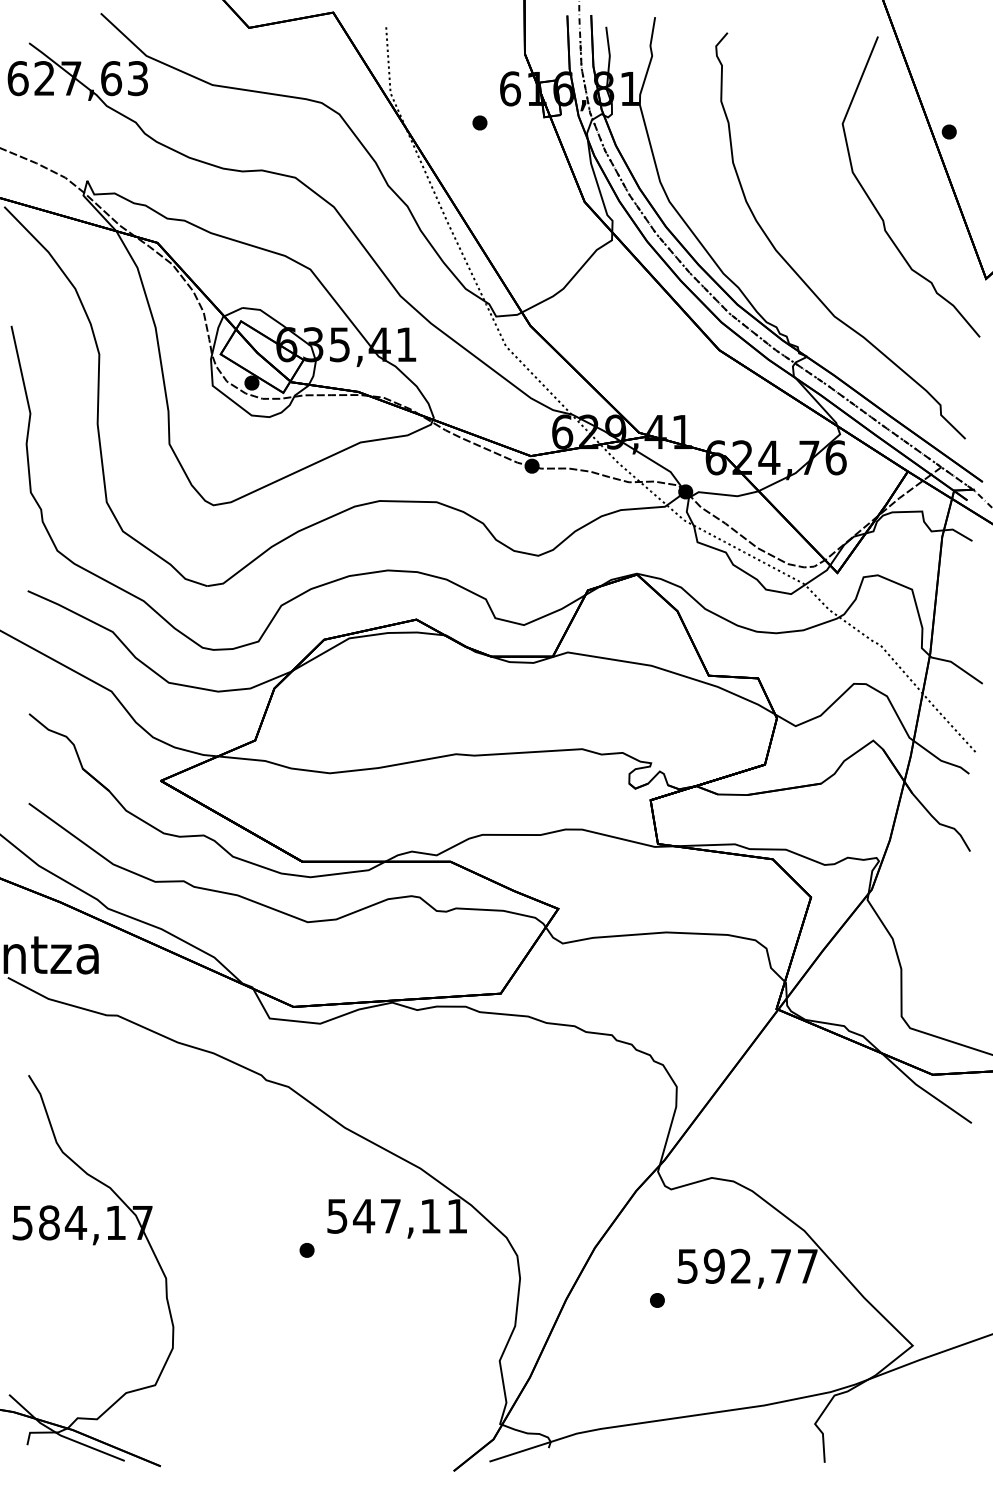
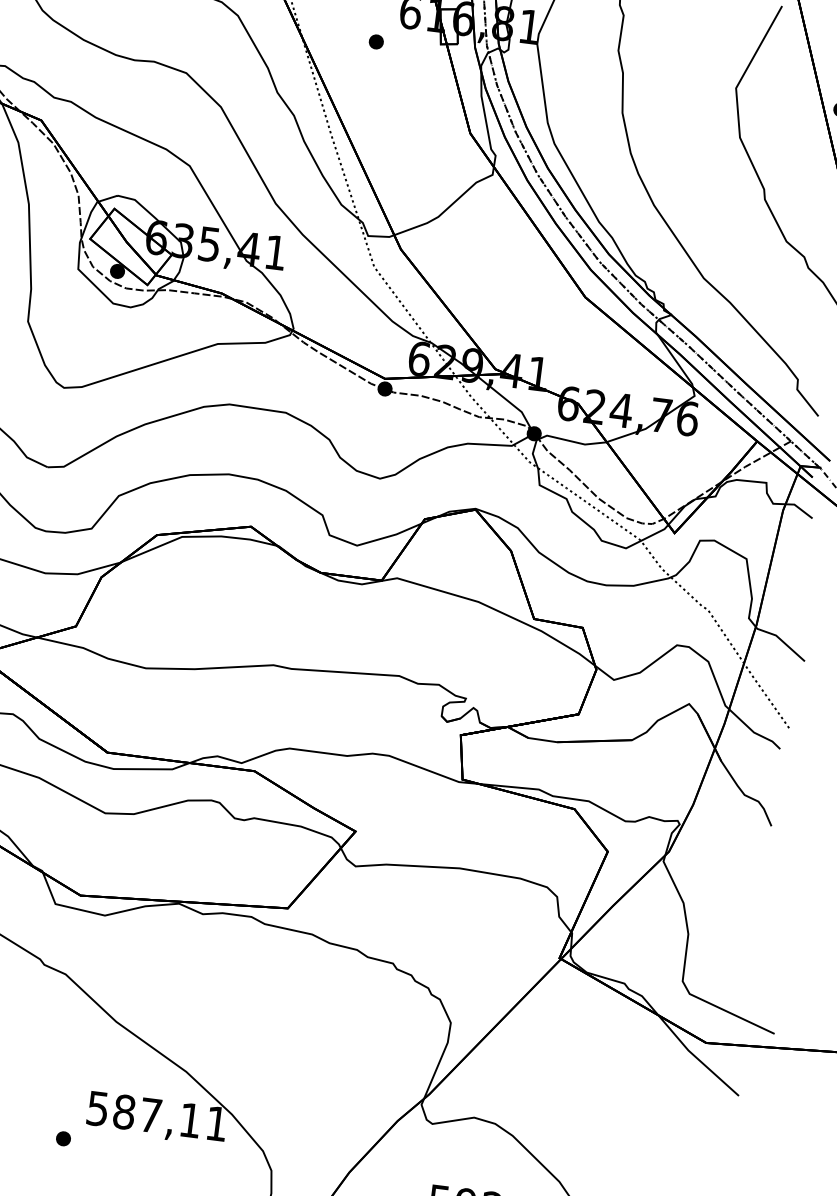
text: (364, 1215) -> (124, 1111), 547,11 -> 587,11

